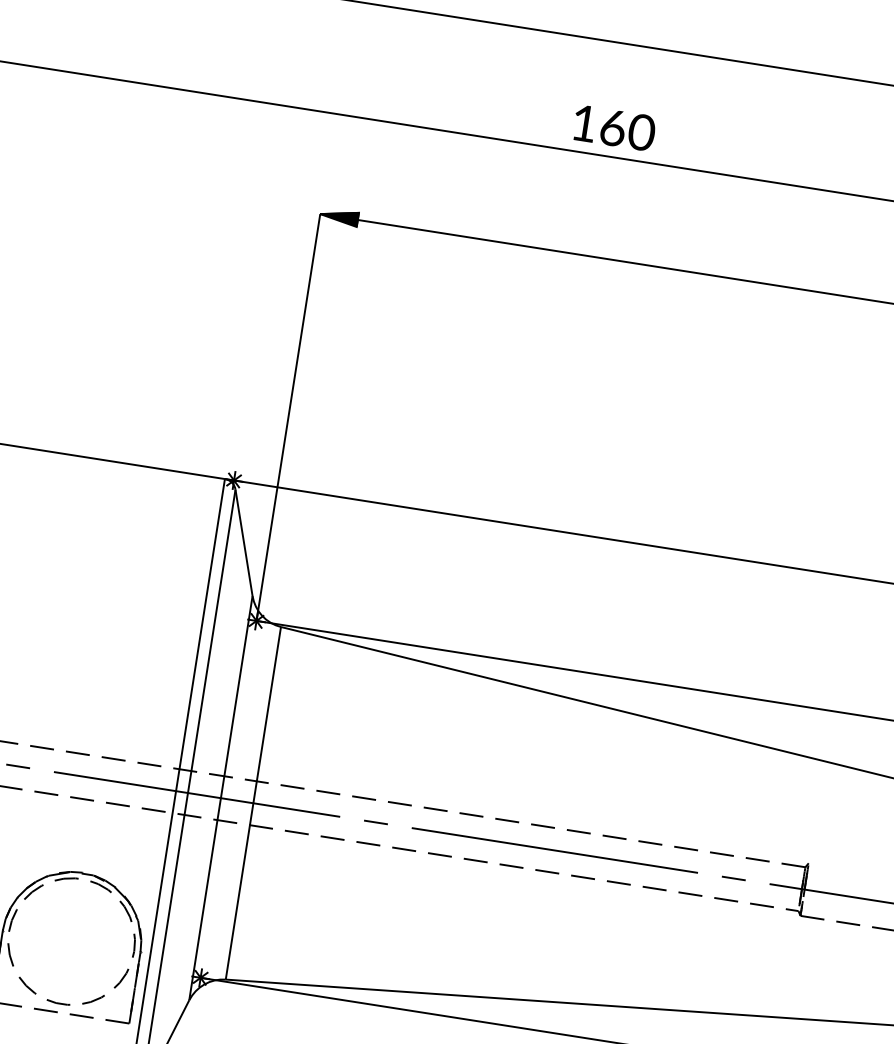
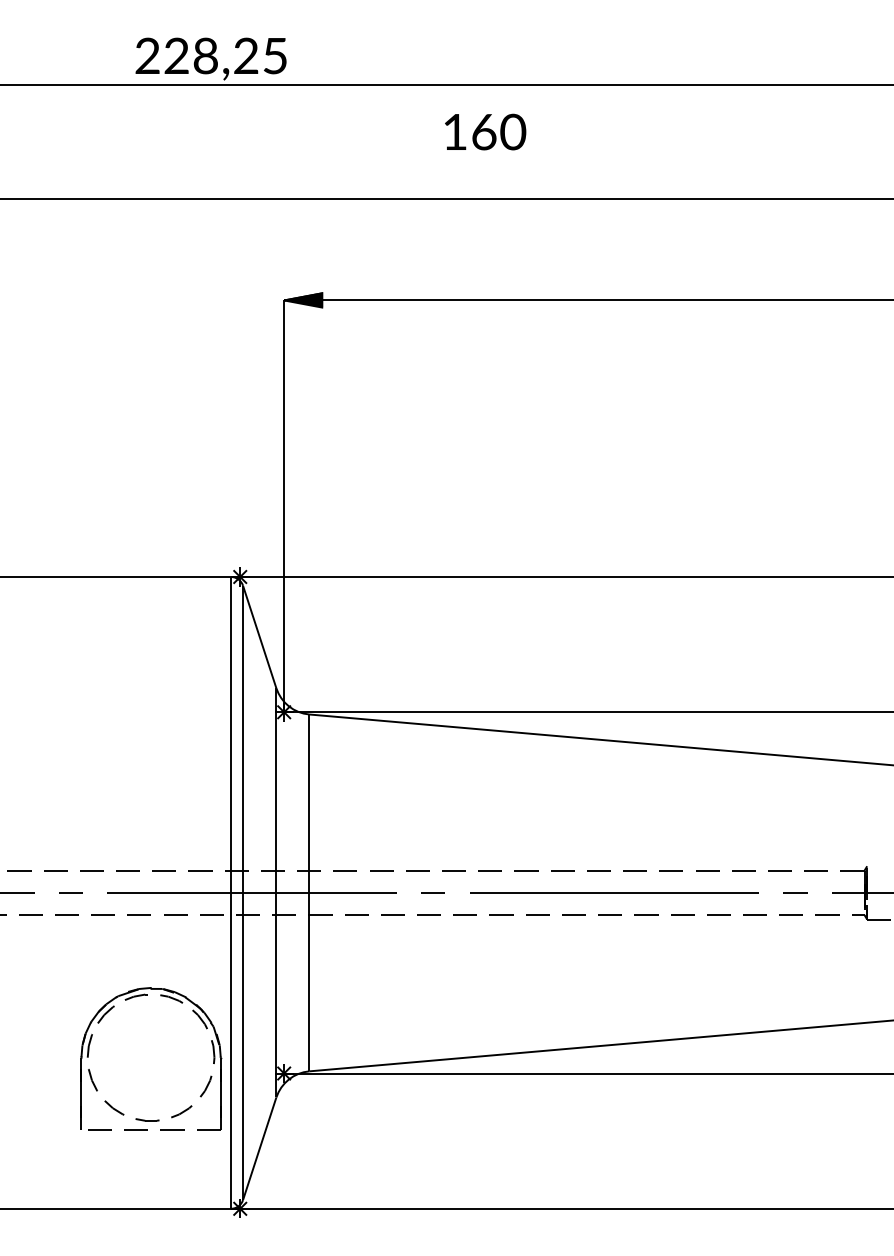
text: (614, 127) -> (485, 131), moved

